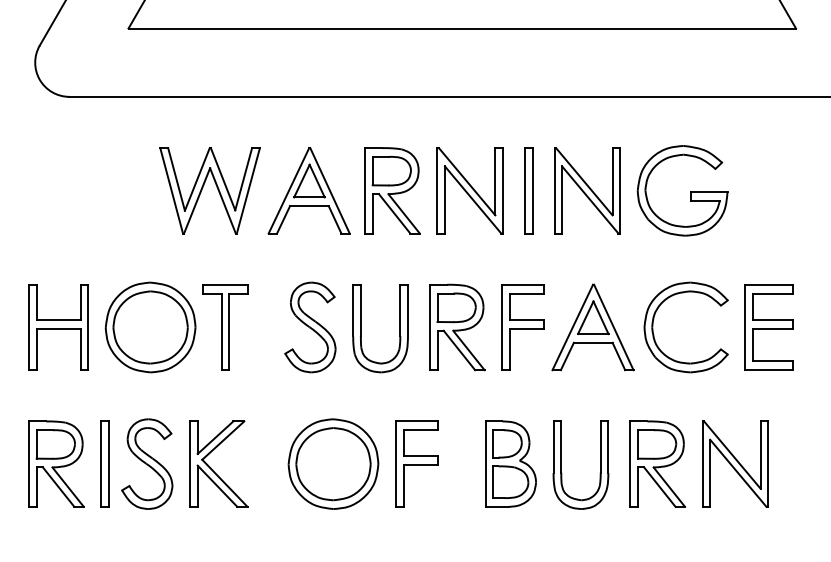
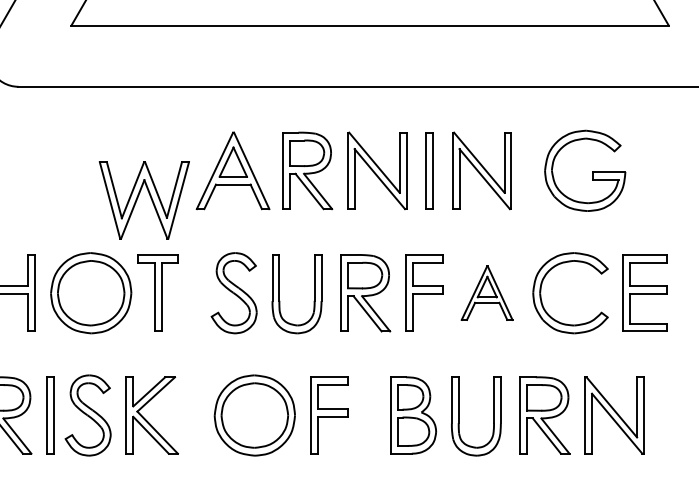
part: (203, 187) -> (138, 197), moved
part: (690, 191) -> (592, 171), moved
part: (592, 327) -> (486, 293), size x0.7

